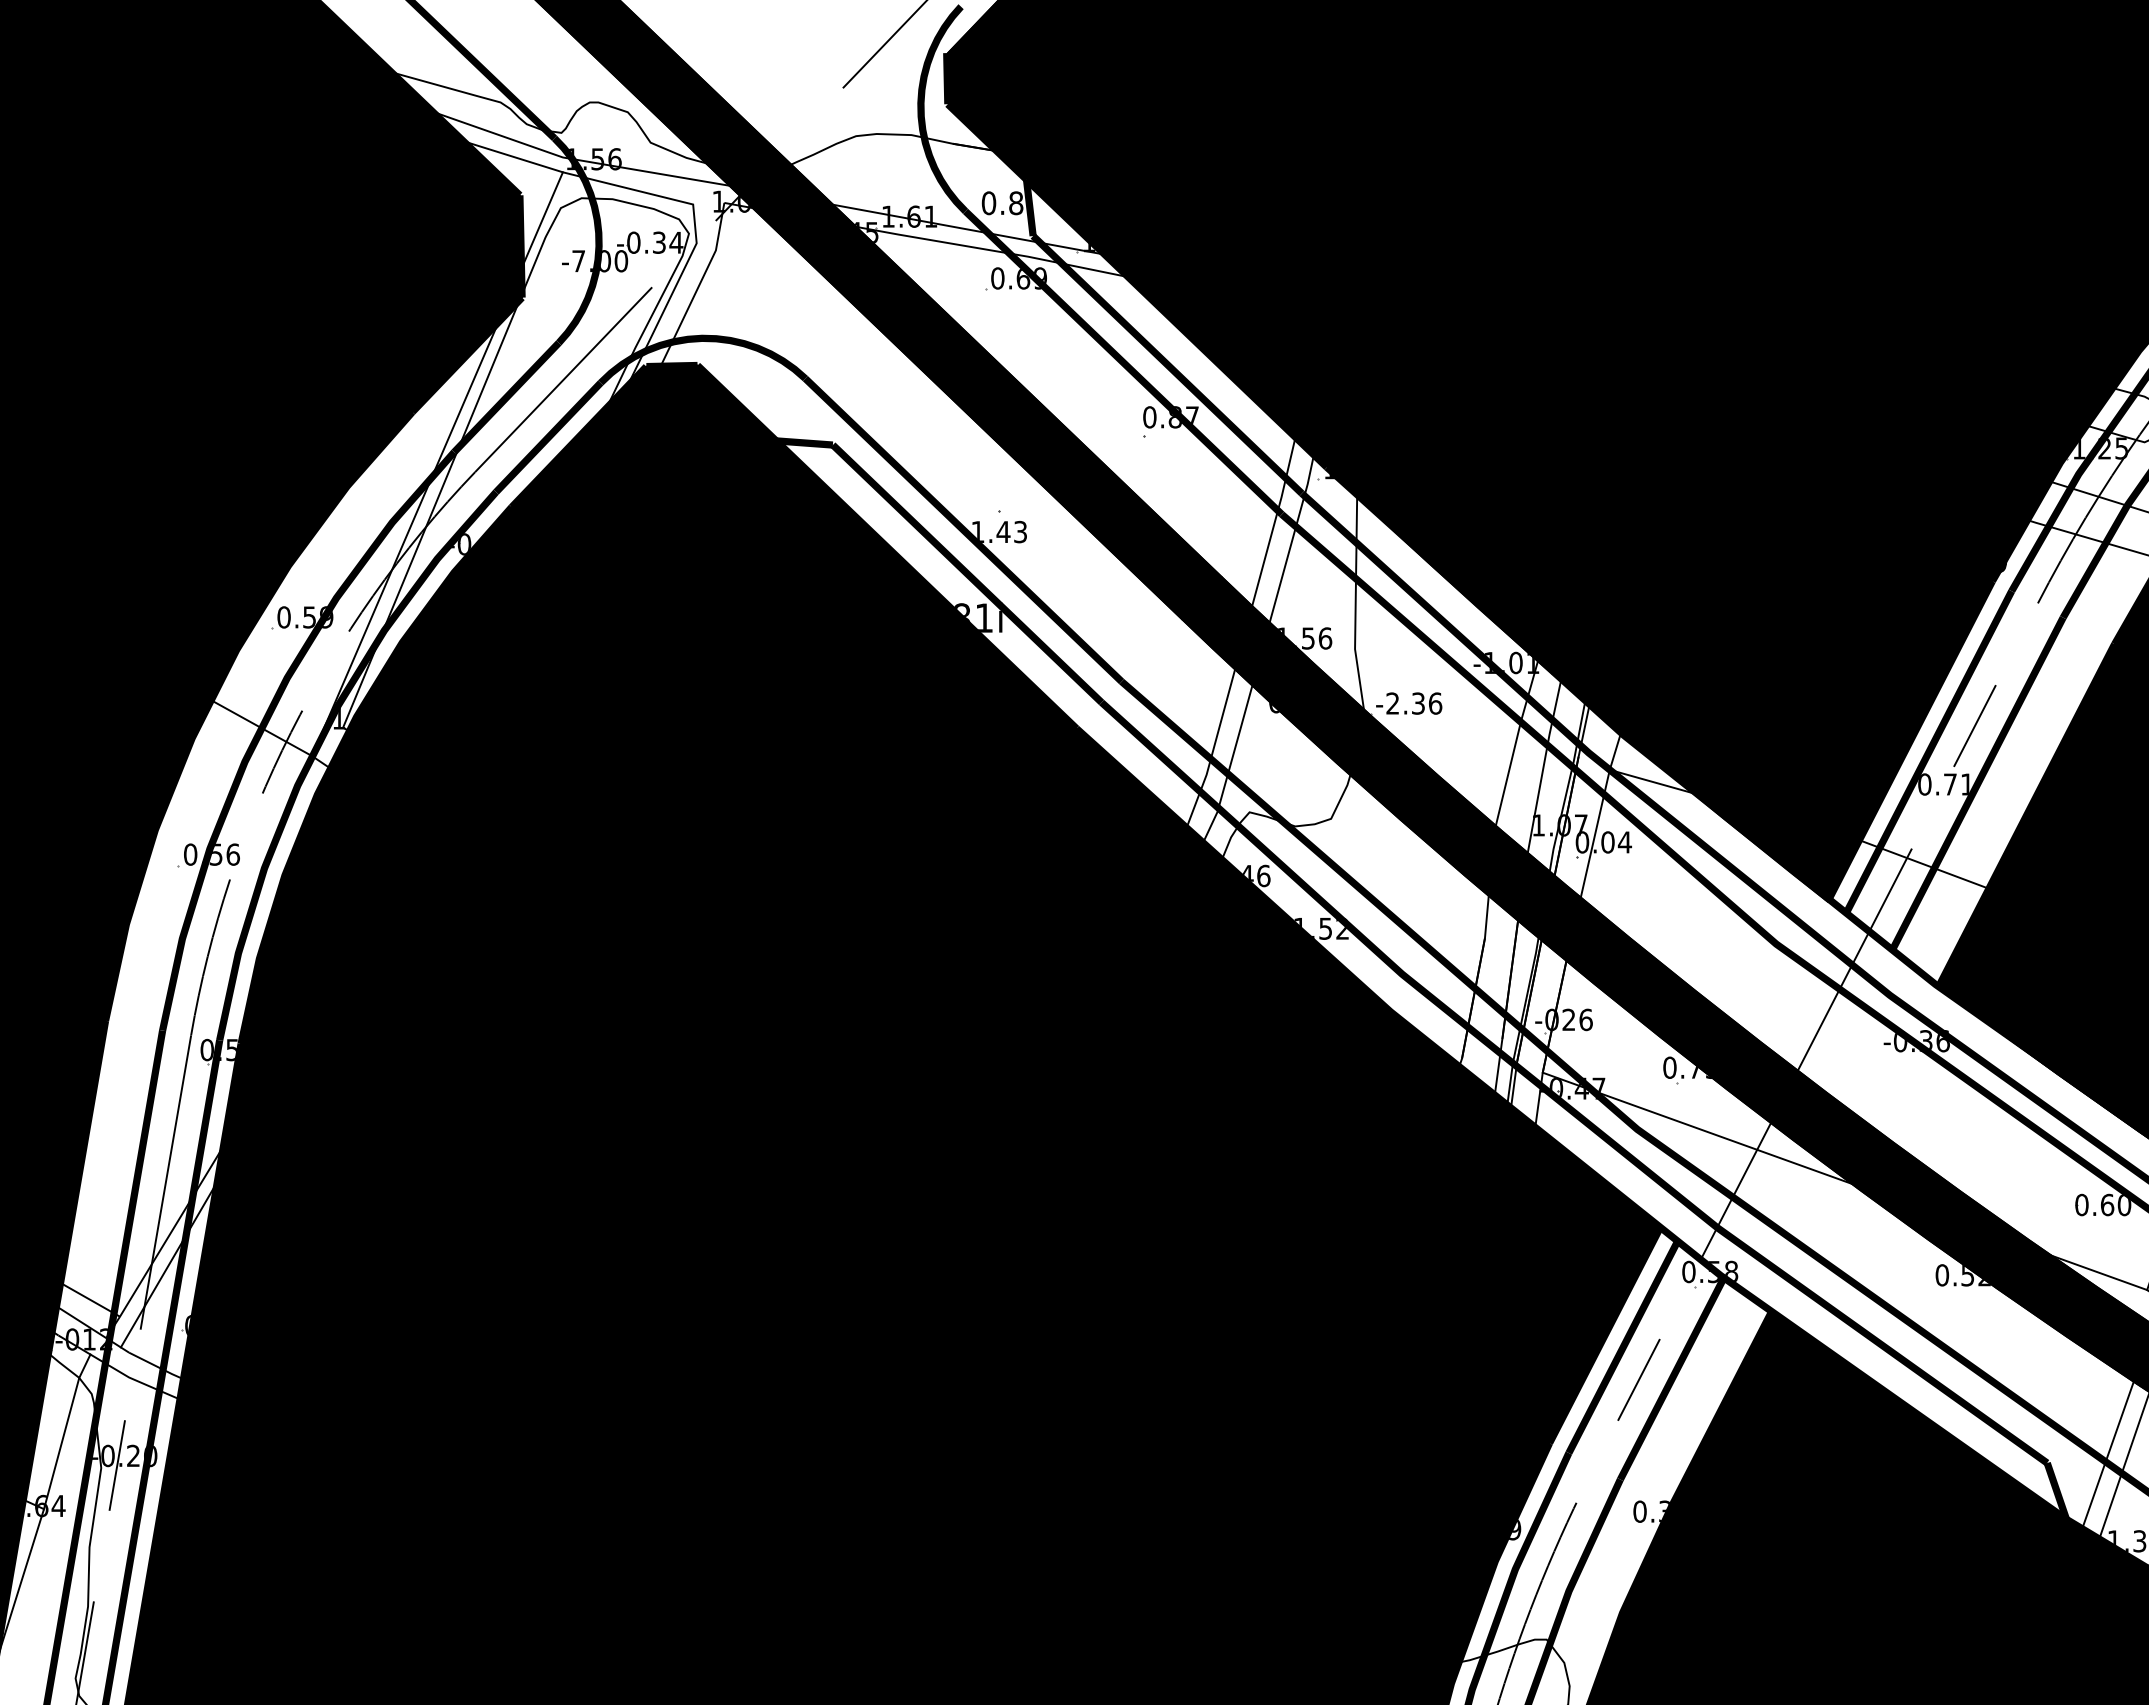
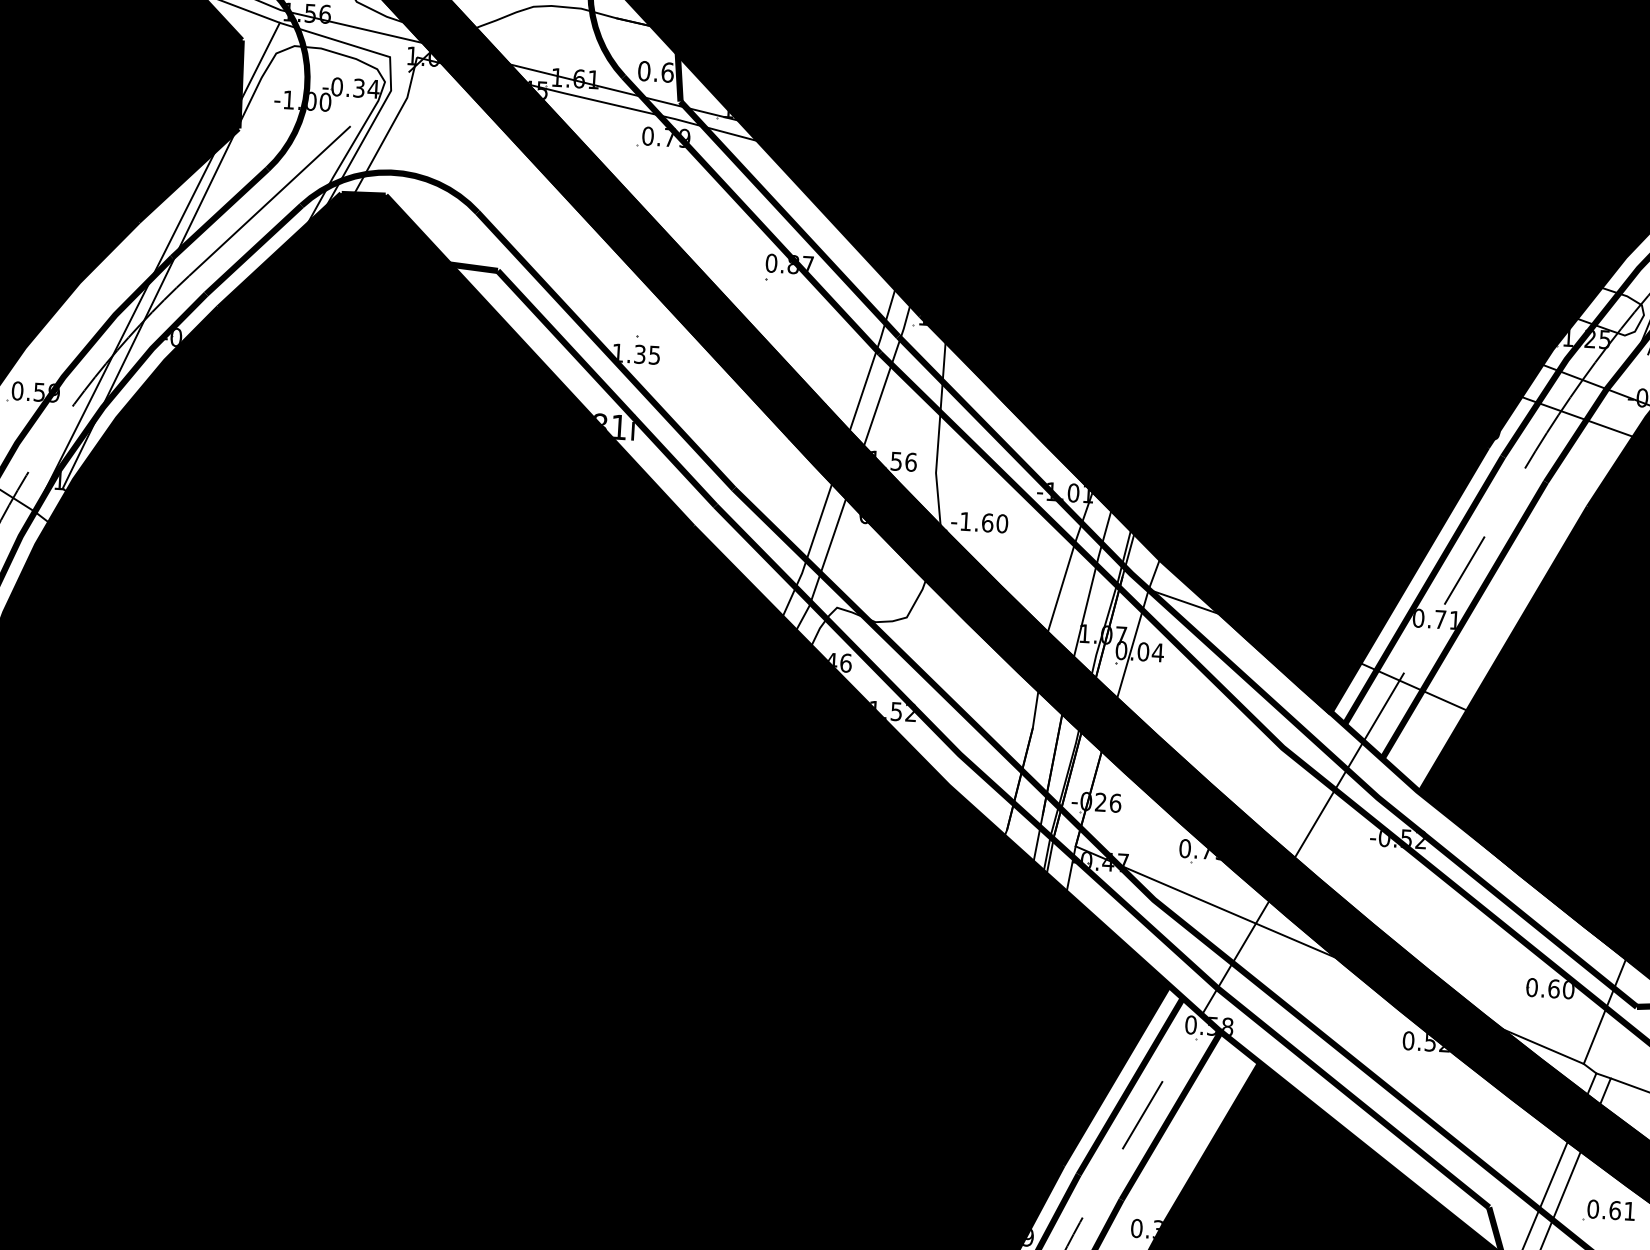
text: (1016, 203) -> (667, 72), 0.8 -> 0.6
text: (578, 261) -> (288, 100), -7.00 -> -1.00
text: (1023, 278) -> (670, 137), 0.69 -> 0.79
text: (1011, 531) -> (646, 354), 1.43 -> 1.35
text: (1414, 703) -> (984, 522), -2.36 -> -1.60
text: (1934, 1041) -> (1413, 839), -0.36 -> -0.52

